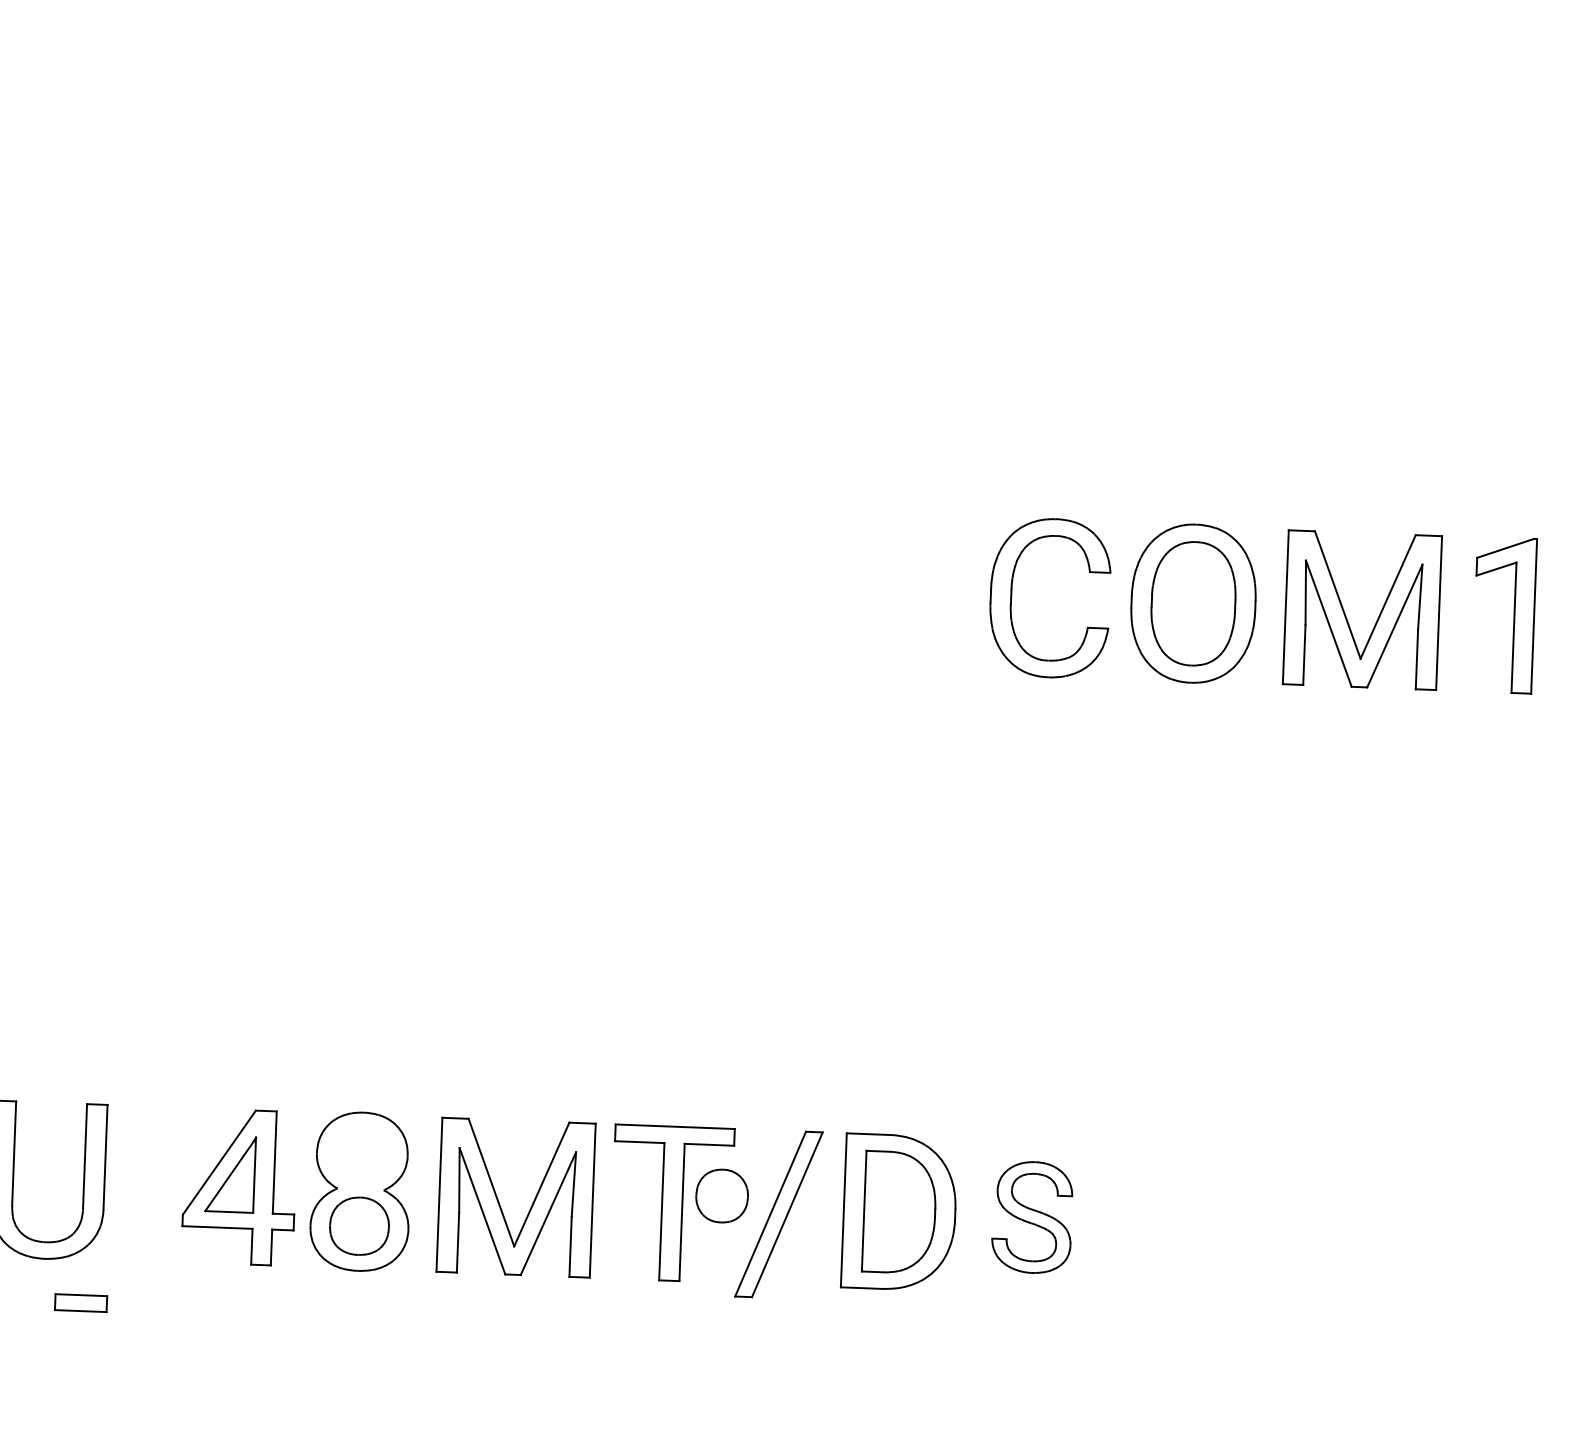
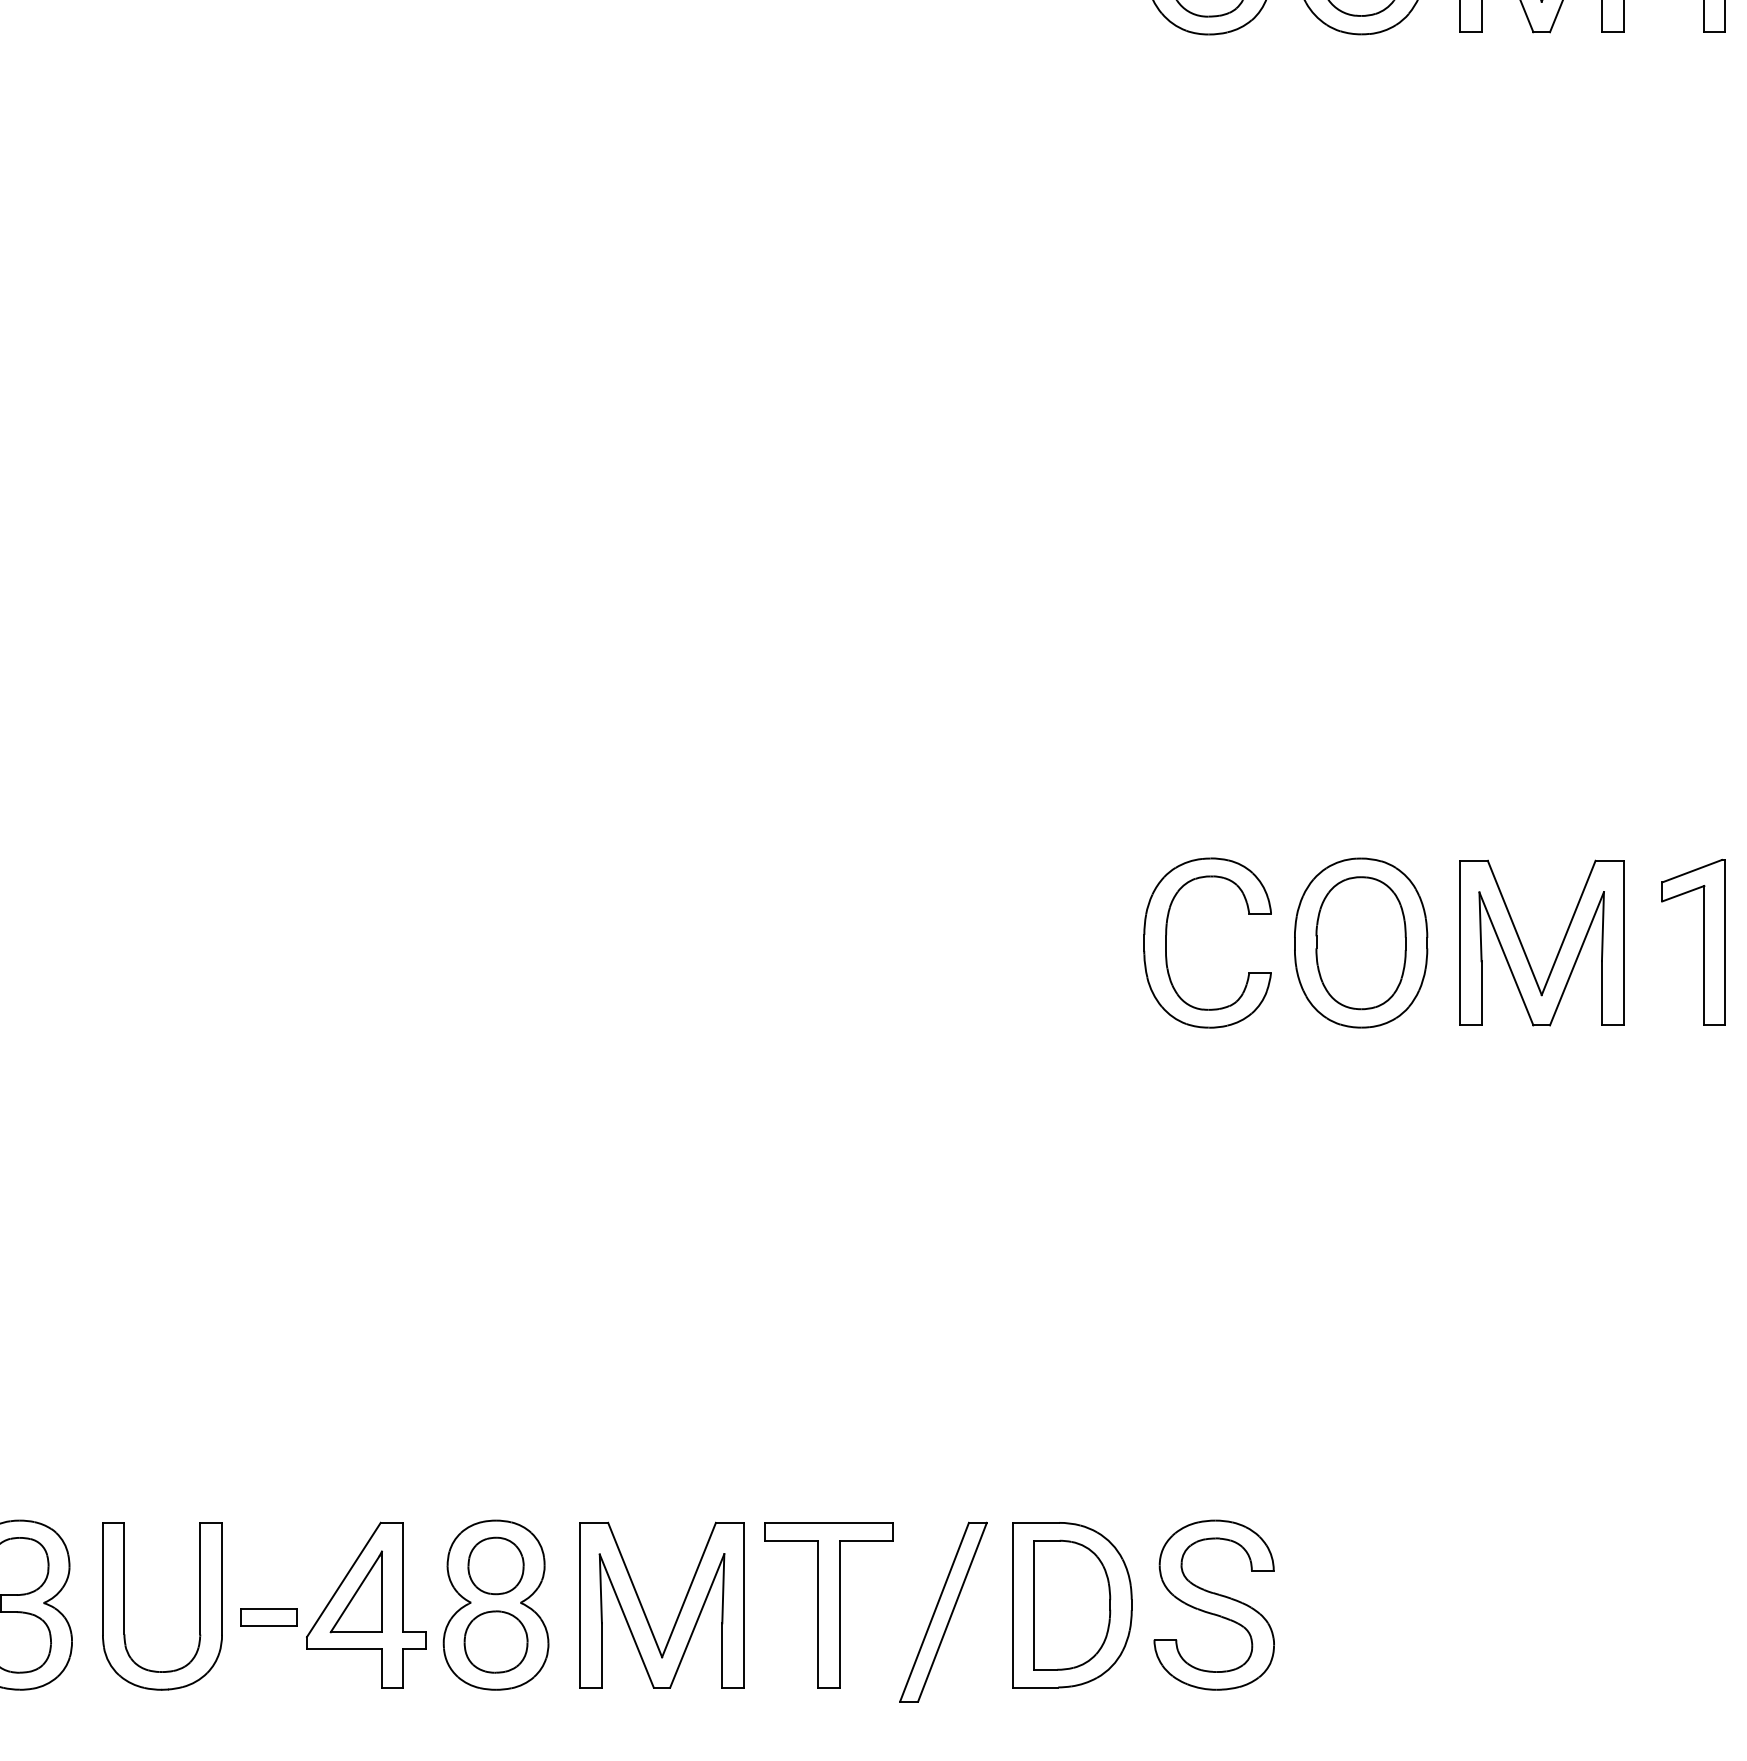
part: (721, 1195) -> (495, 1565), moved
part: (1031, 1216) -> (1213, 1604), size x1.43
part: (80, 1303) -> (268, 1617), moved

